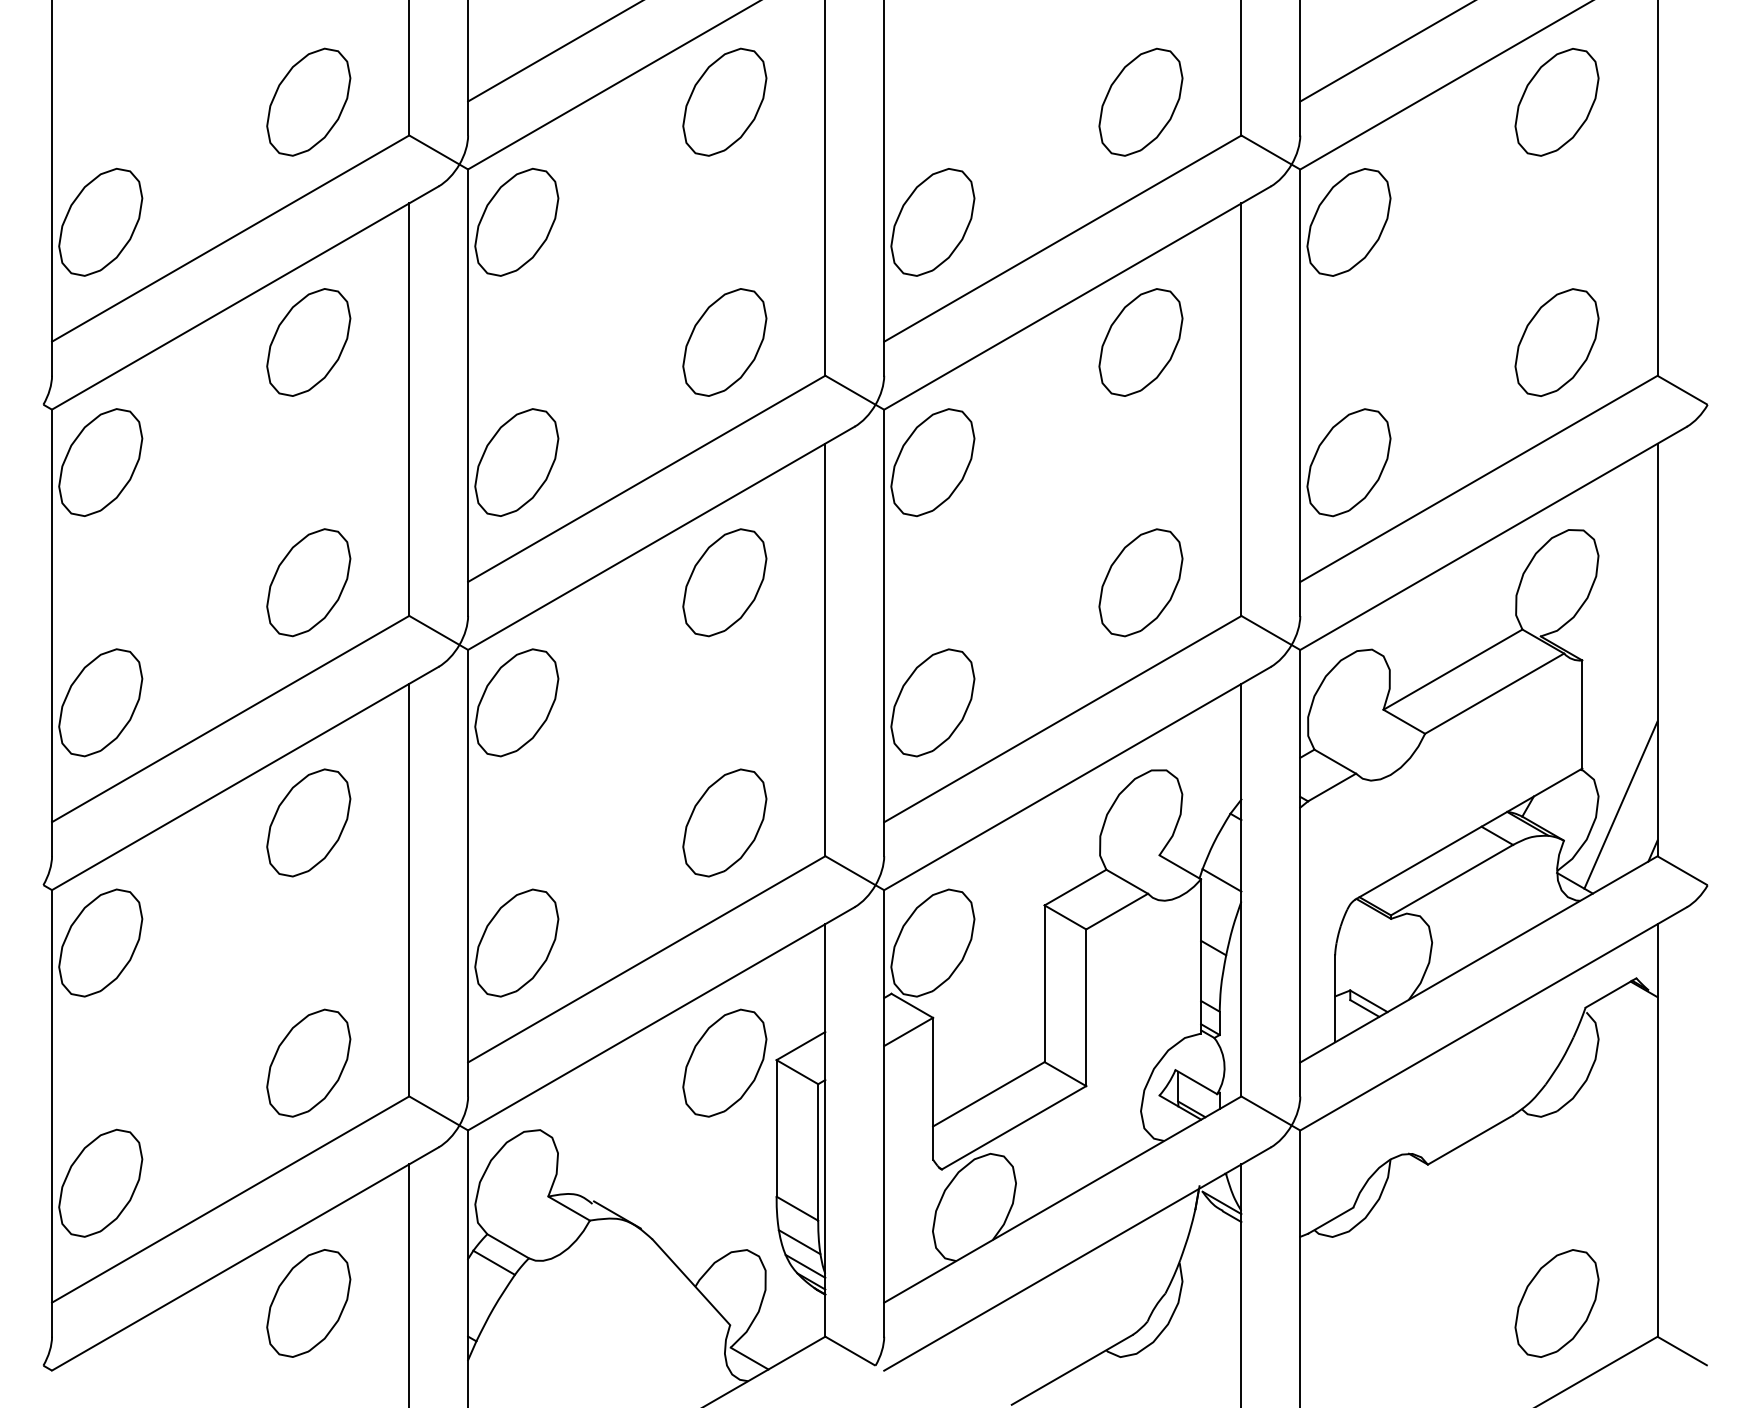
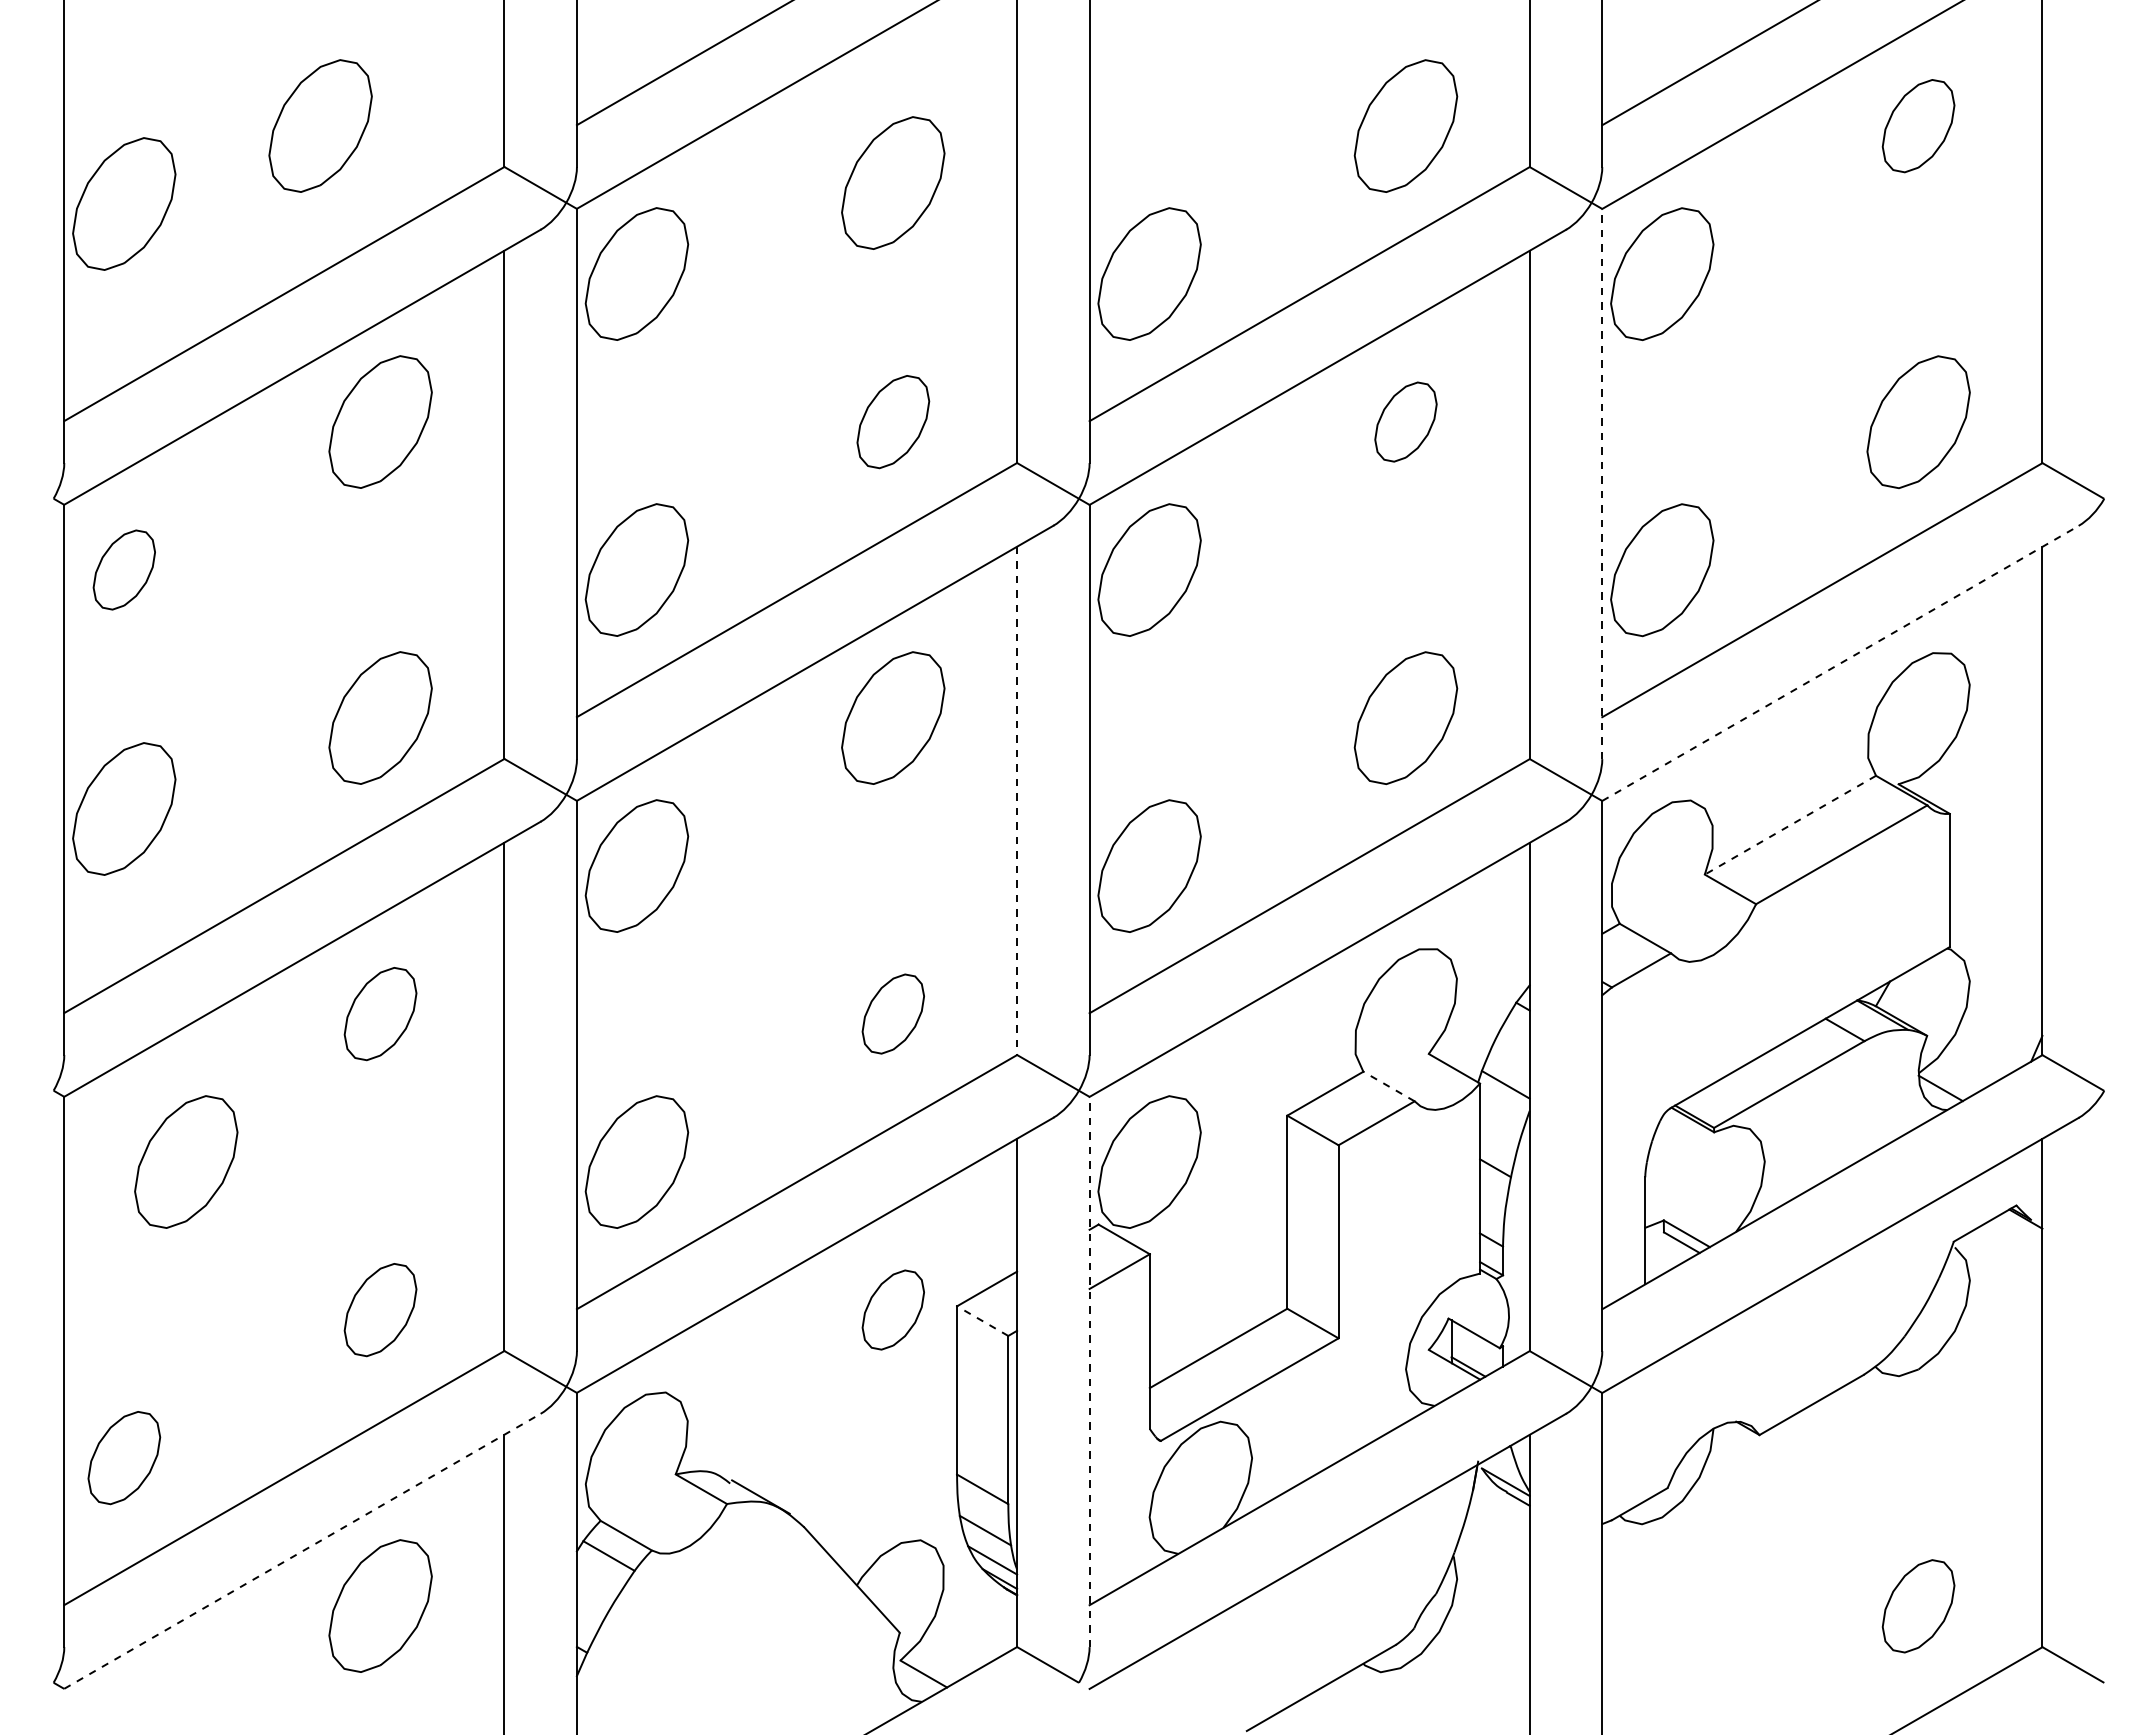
part: (308, 101) -> (320, 125), moved
part: (725, 101) -> (893, 182), moved
part: (1556, 101) -> (1918, 125), size x0.7
part: (100, 221) -> (124, 203), moved
part: (725, 342) -> (893, 421), size x0.7
part: (1140, 342) -> (1405, 421), size x0.6
line: (1300, 392) -> (1602, 483), solid -> dashed
part: (100, 462) -> (124, 569), size x0.6
line: (1493, 538) -> (1840, 663), solid -> dashed
line: (825, 650) -> (1017, 801), solid -> dashed
line: (1453, 669) -> (1790, 825), solid -> dashed
part: (100, 702) -> (124, 808), moved
line: (1621, 805) -> (1997, 992), removed
part: (308, 822) -> (380, 1013), size x0.7
part: (725, 822) -> (893, 1013), size x0.6
line: (1127, 881) -> (1389, 1086), solid -> dashed
part: (100, 942) -> (186, 1161), moved
part: (308, 1062) -> (380, 1309), size x0.7
part: (725, 1062) -> (893, 1309), size x0.6
line: (797, 1072) -> (982, 1321), solid -> dashed
line: (884, 1113) -> (1089, 1371), solid -> dashed
part: (100, 1182) -> (124, 1457), size x0.7
line: (245, 1259) -> (302, 1551), solid -> dashed
part: (1556, 1303) -> (1918, 1606), size x0.7

